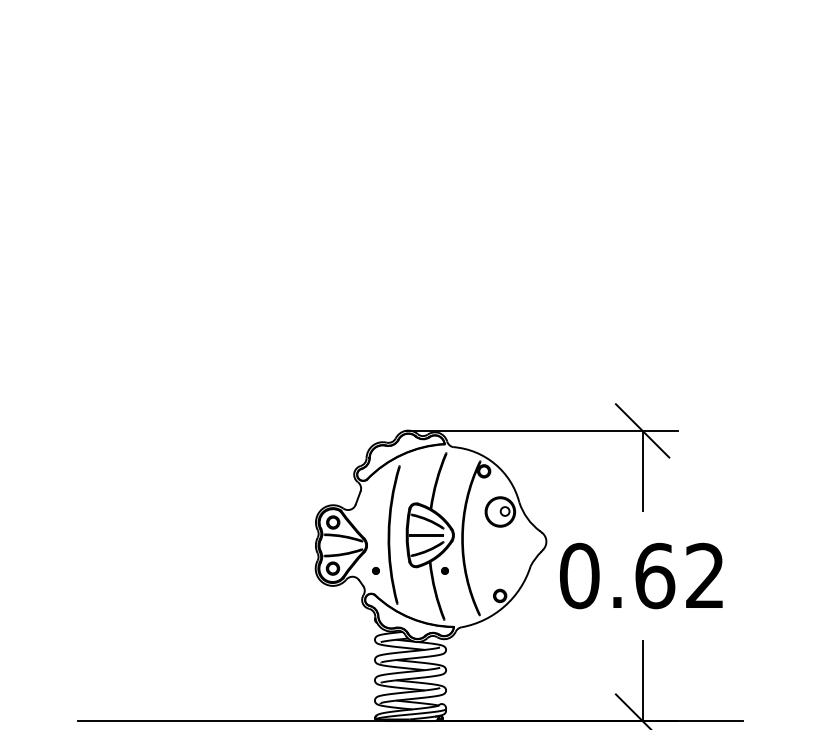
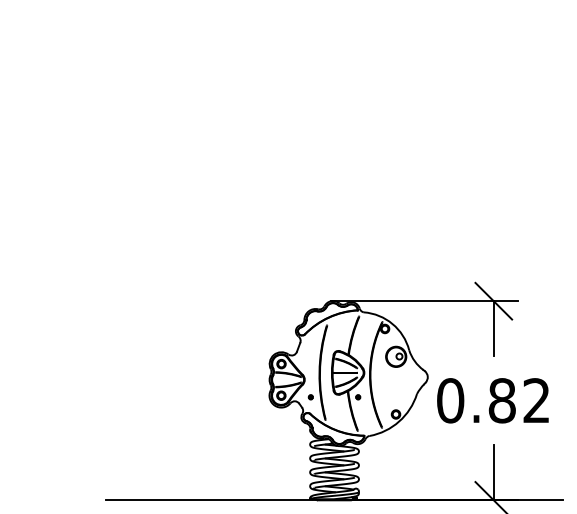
text: (655, 575) -> (502, 400), 0.62 -> 0.82

